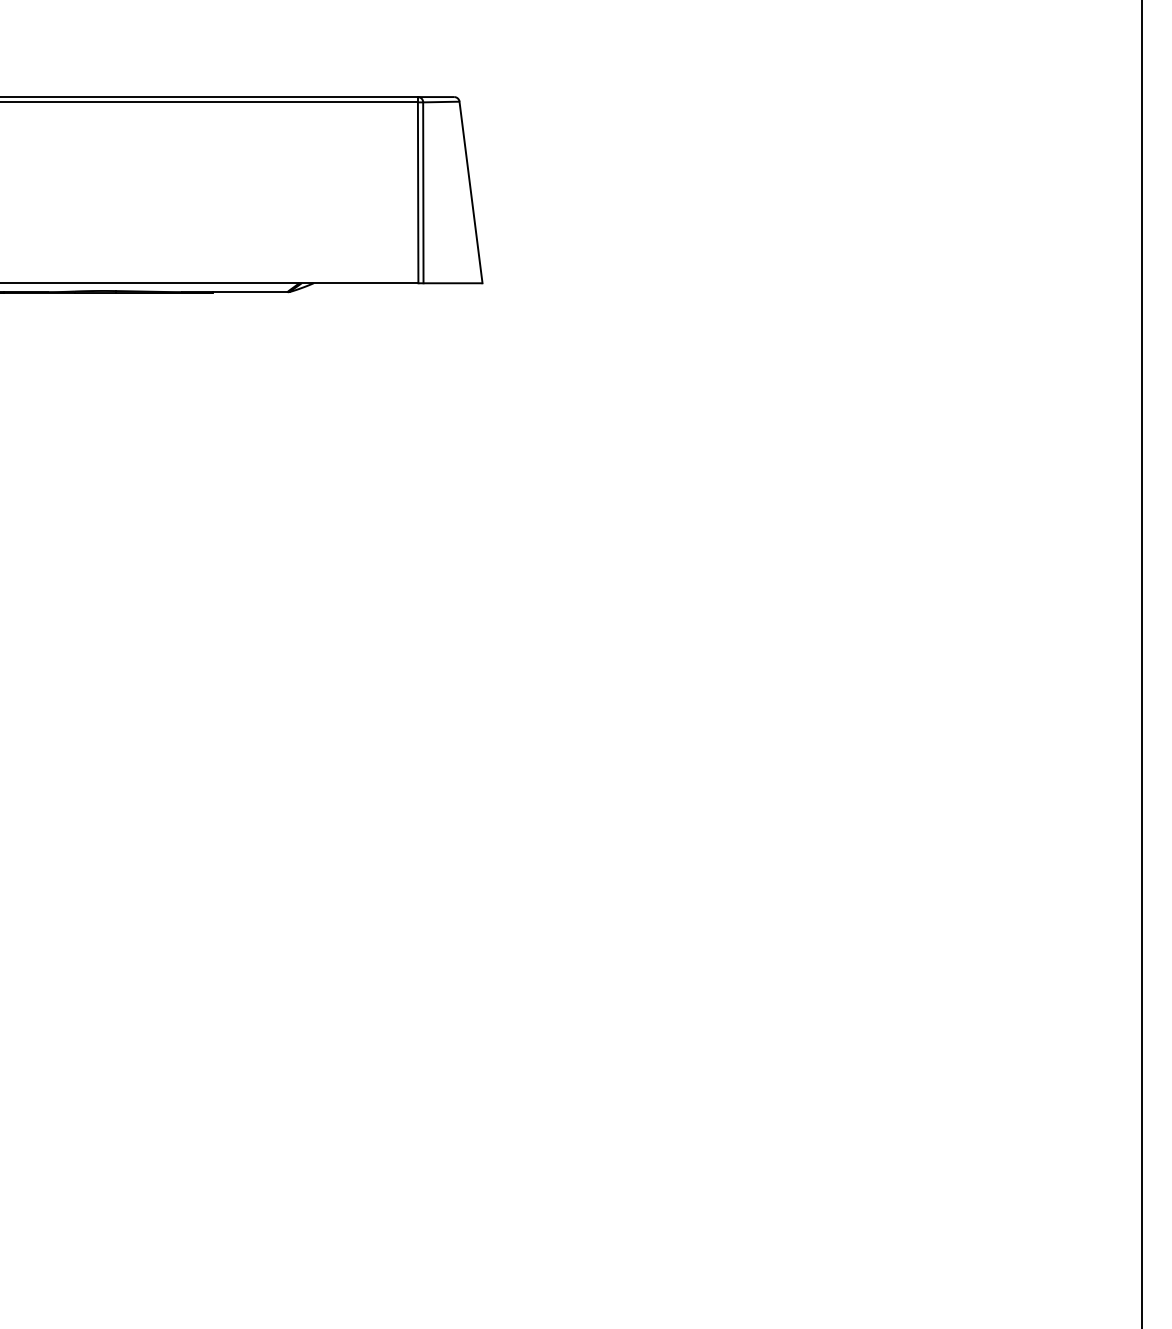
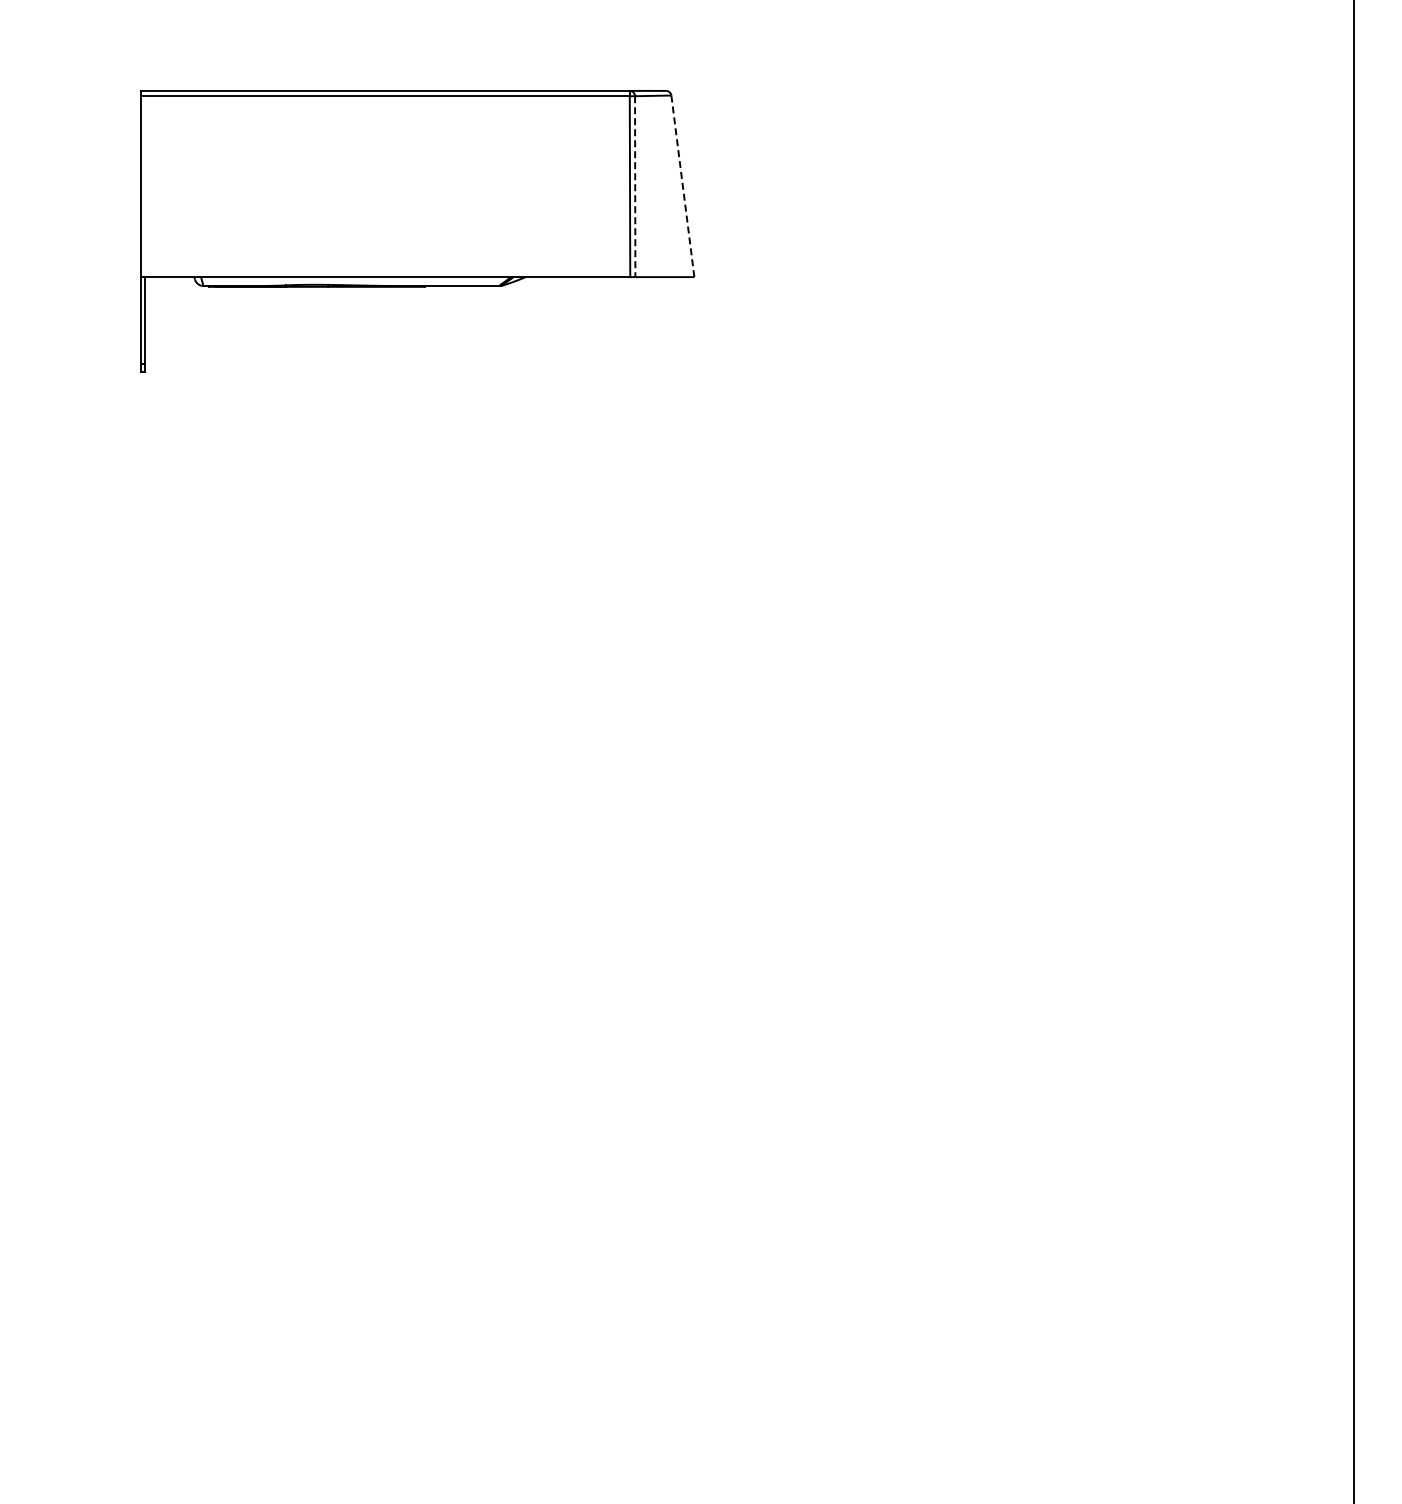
line: (470, 192) -> (682, 186), solid -> dashed
line: (423, 193) -> (635, 187), solid -> dashed

